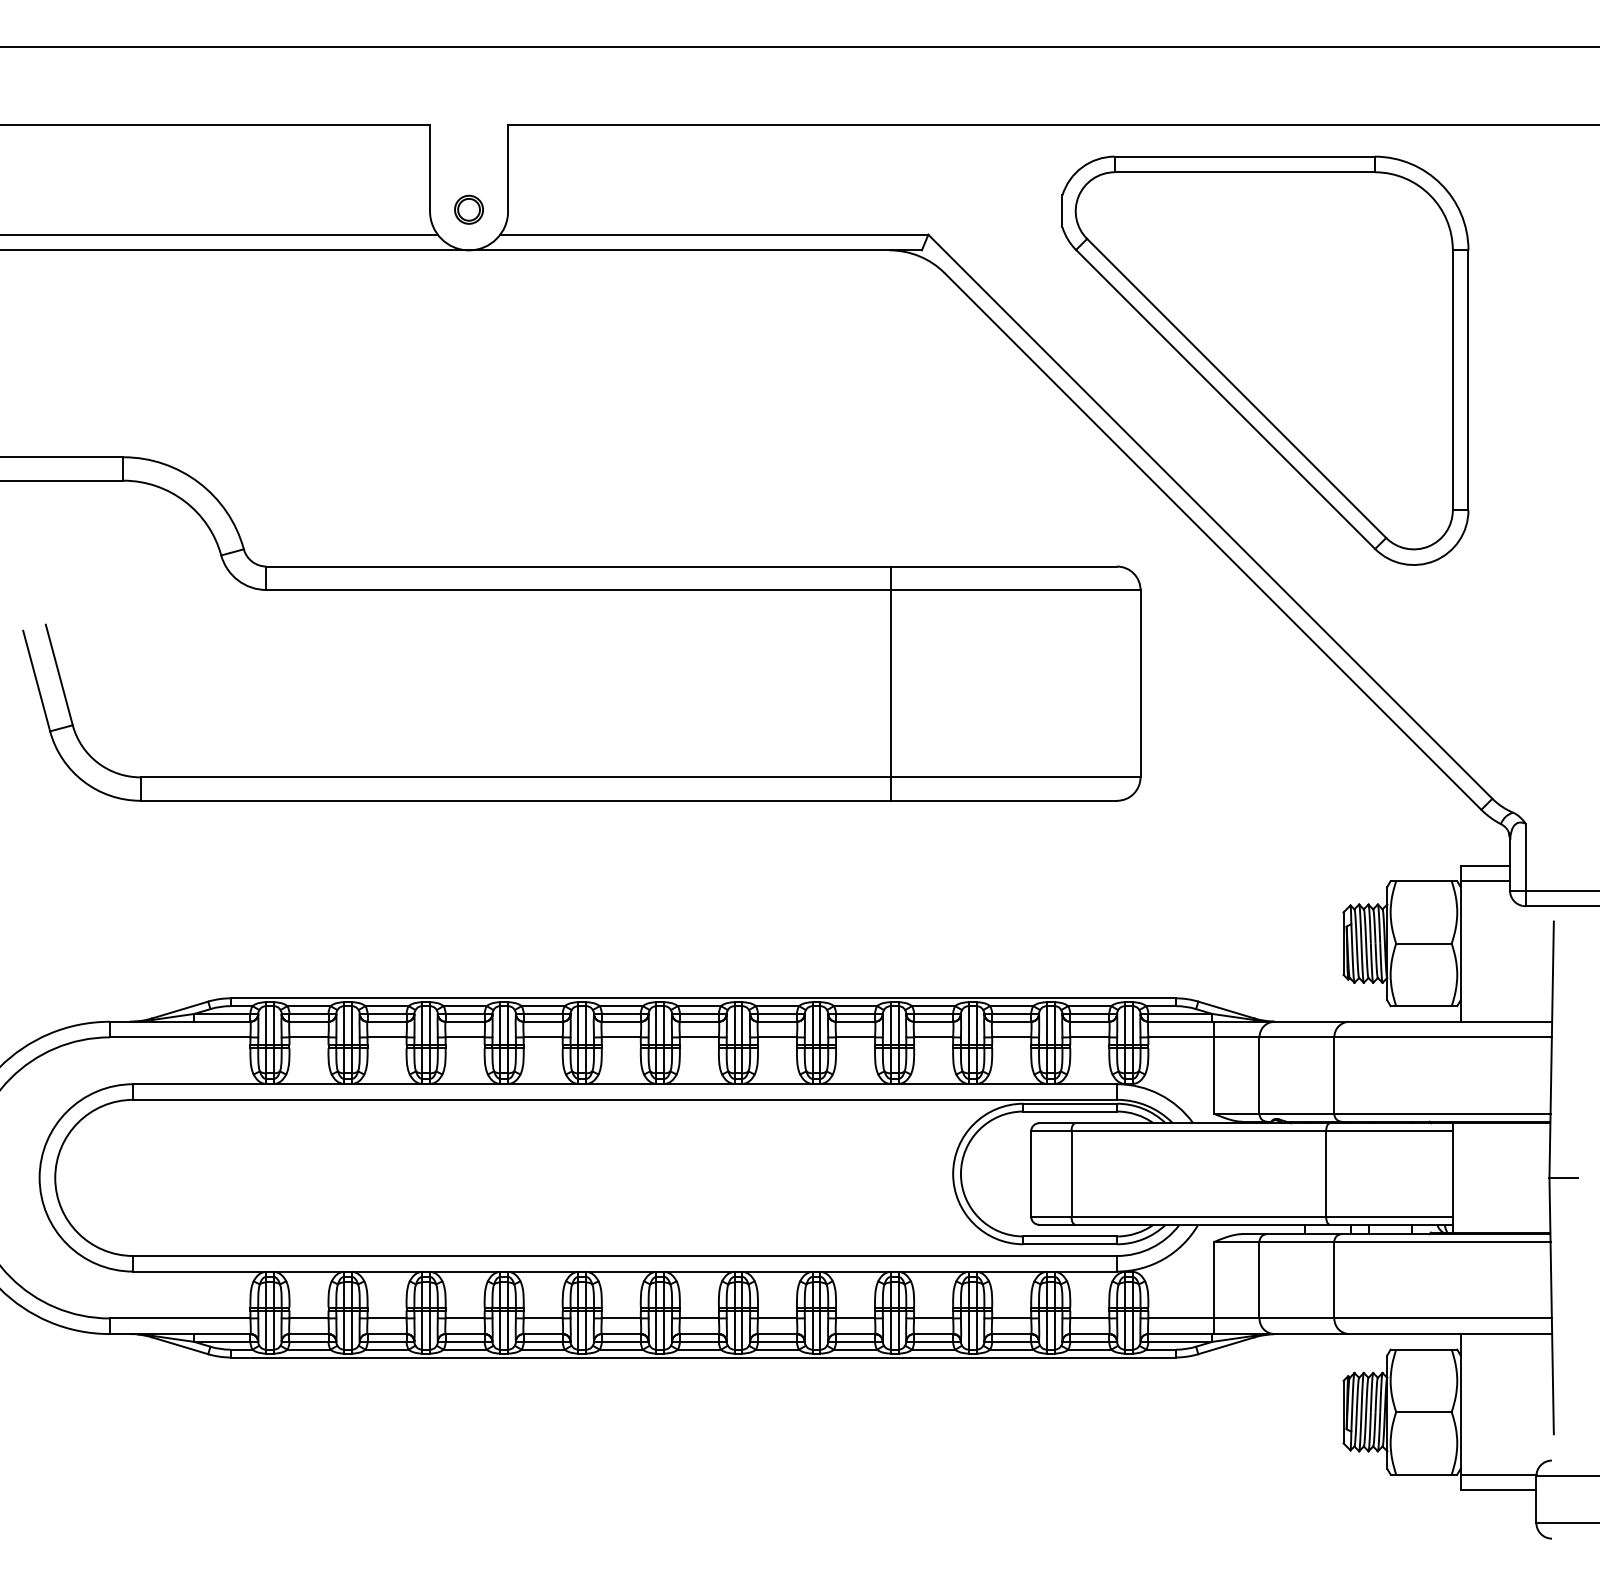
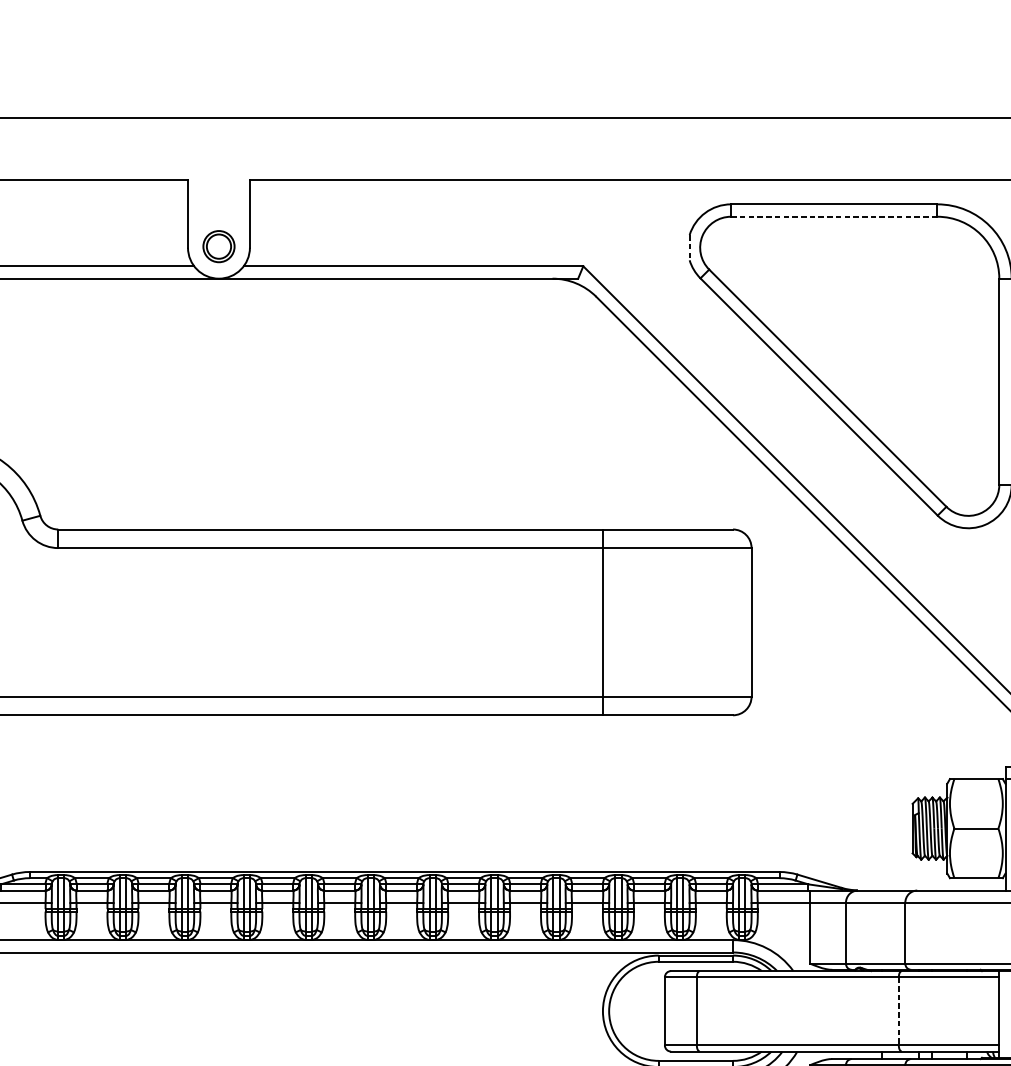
line: (1245, 172) -> (834, 216), solid -> dashed
part: (468, 209) -> (218, 246), size x1.4
line: (1062, 211) -> (689, 247), solid -> dashed
line: (890, 683) -> (602, 622), moved
line: (1326, 1174) -> (899, 1011), solid -> dashed

